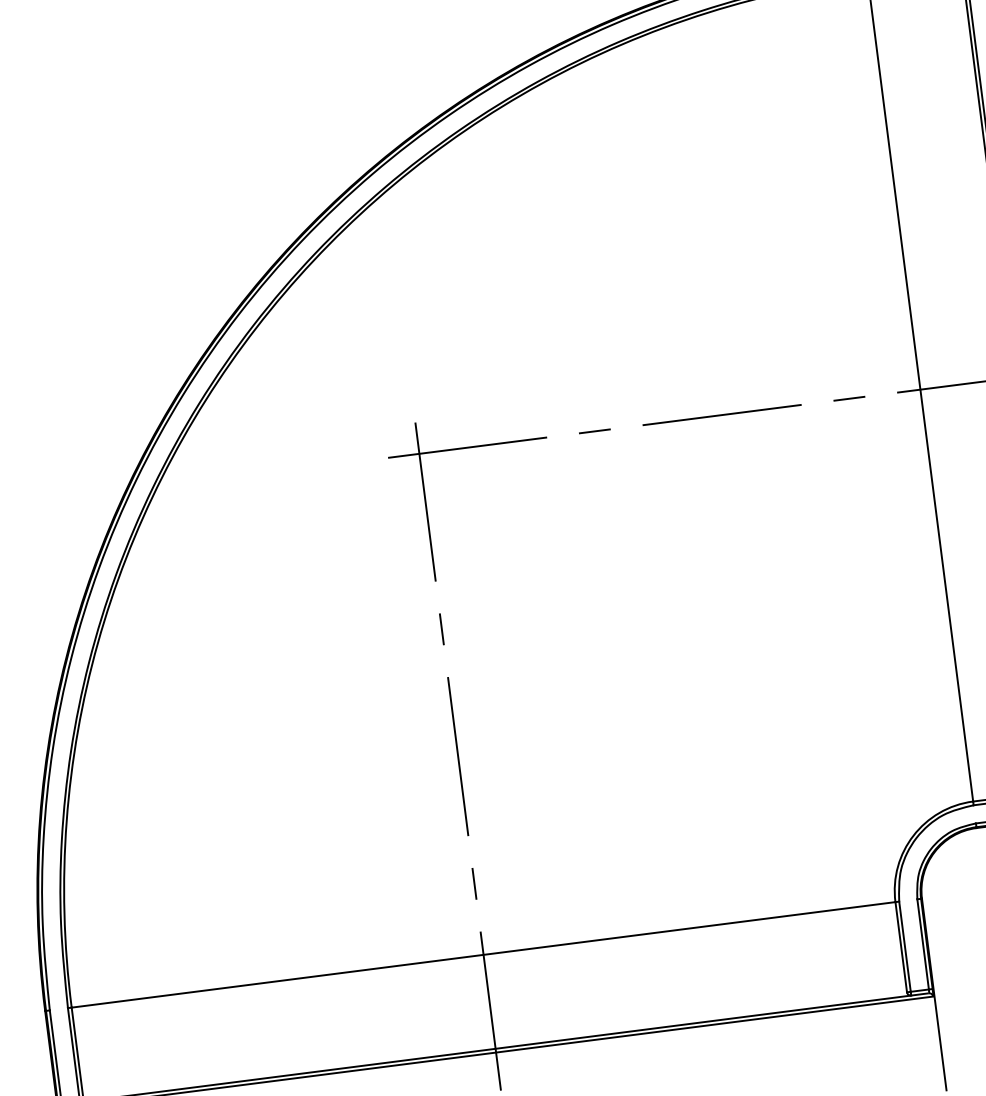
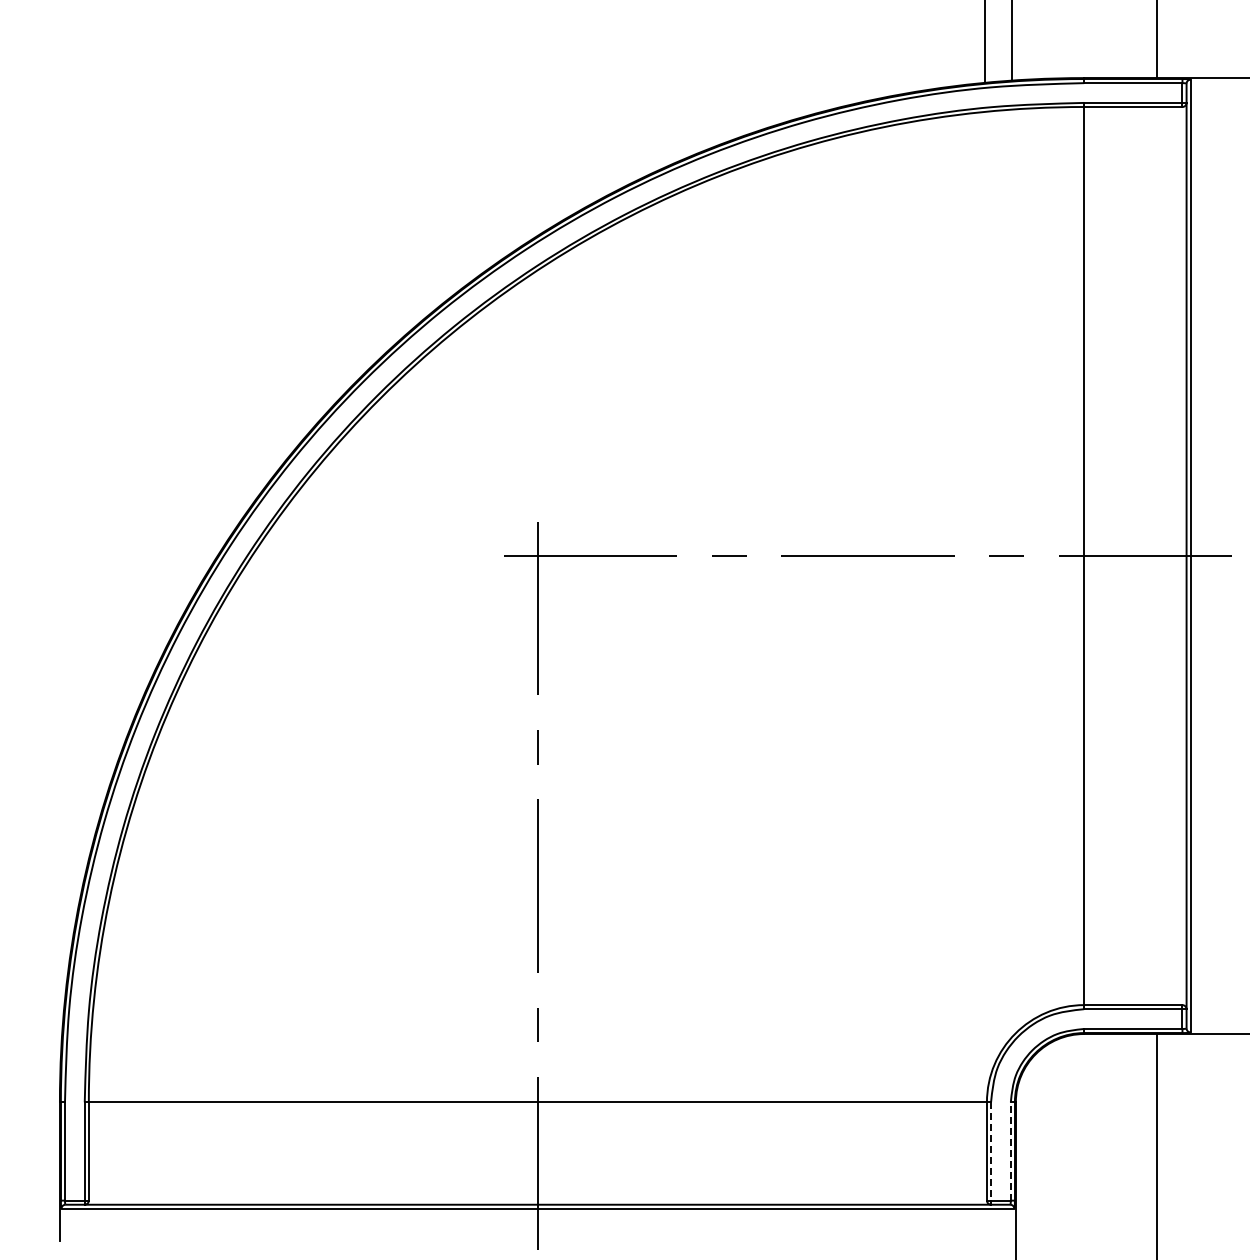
line: (922, 943) -> (1010, 1150), solid -> dashed
line: (905, 946) -> (991, 1151), solid -> dashed

